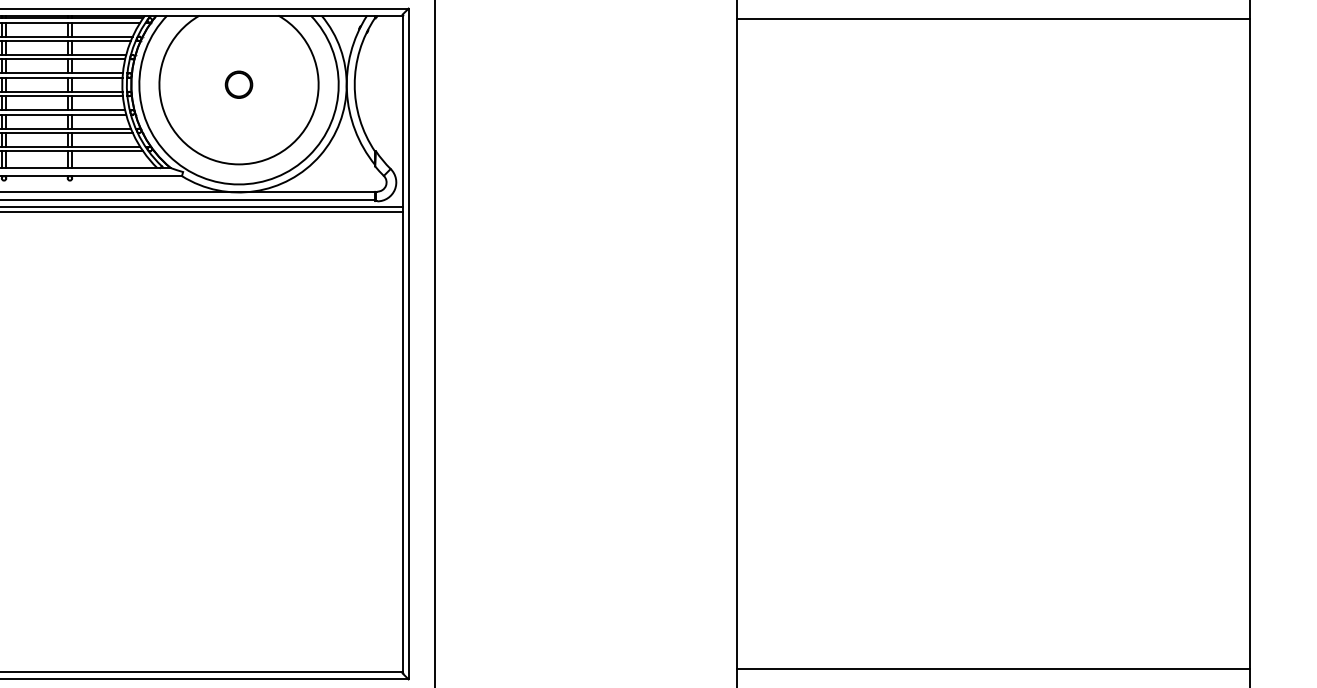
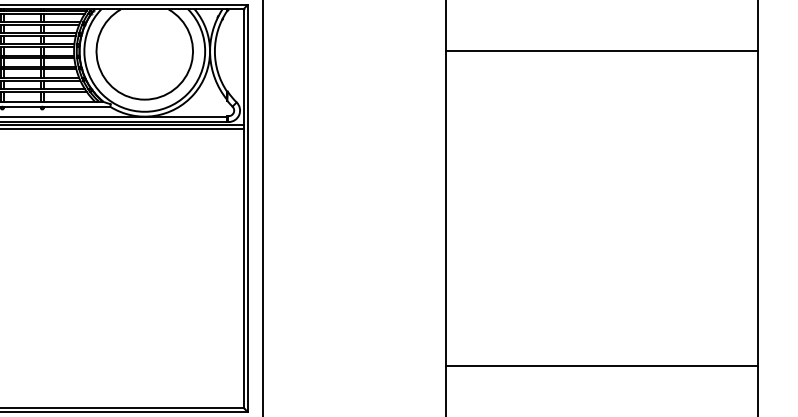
line: (992, 18) -> (601, 51), moved
circle: (238, 84) -> (144, 51), removed
line: (992, 669) -> (601, 365), moved

